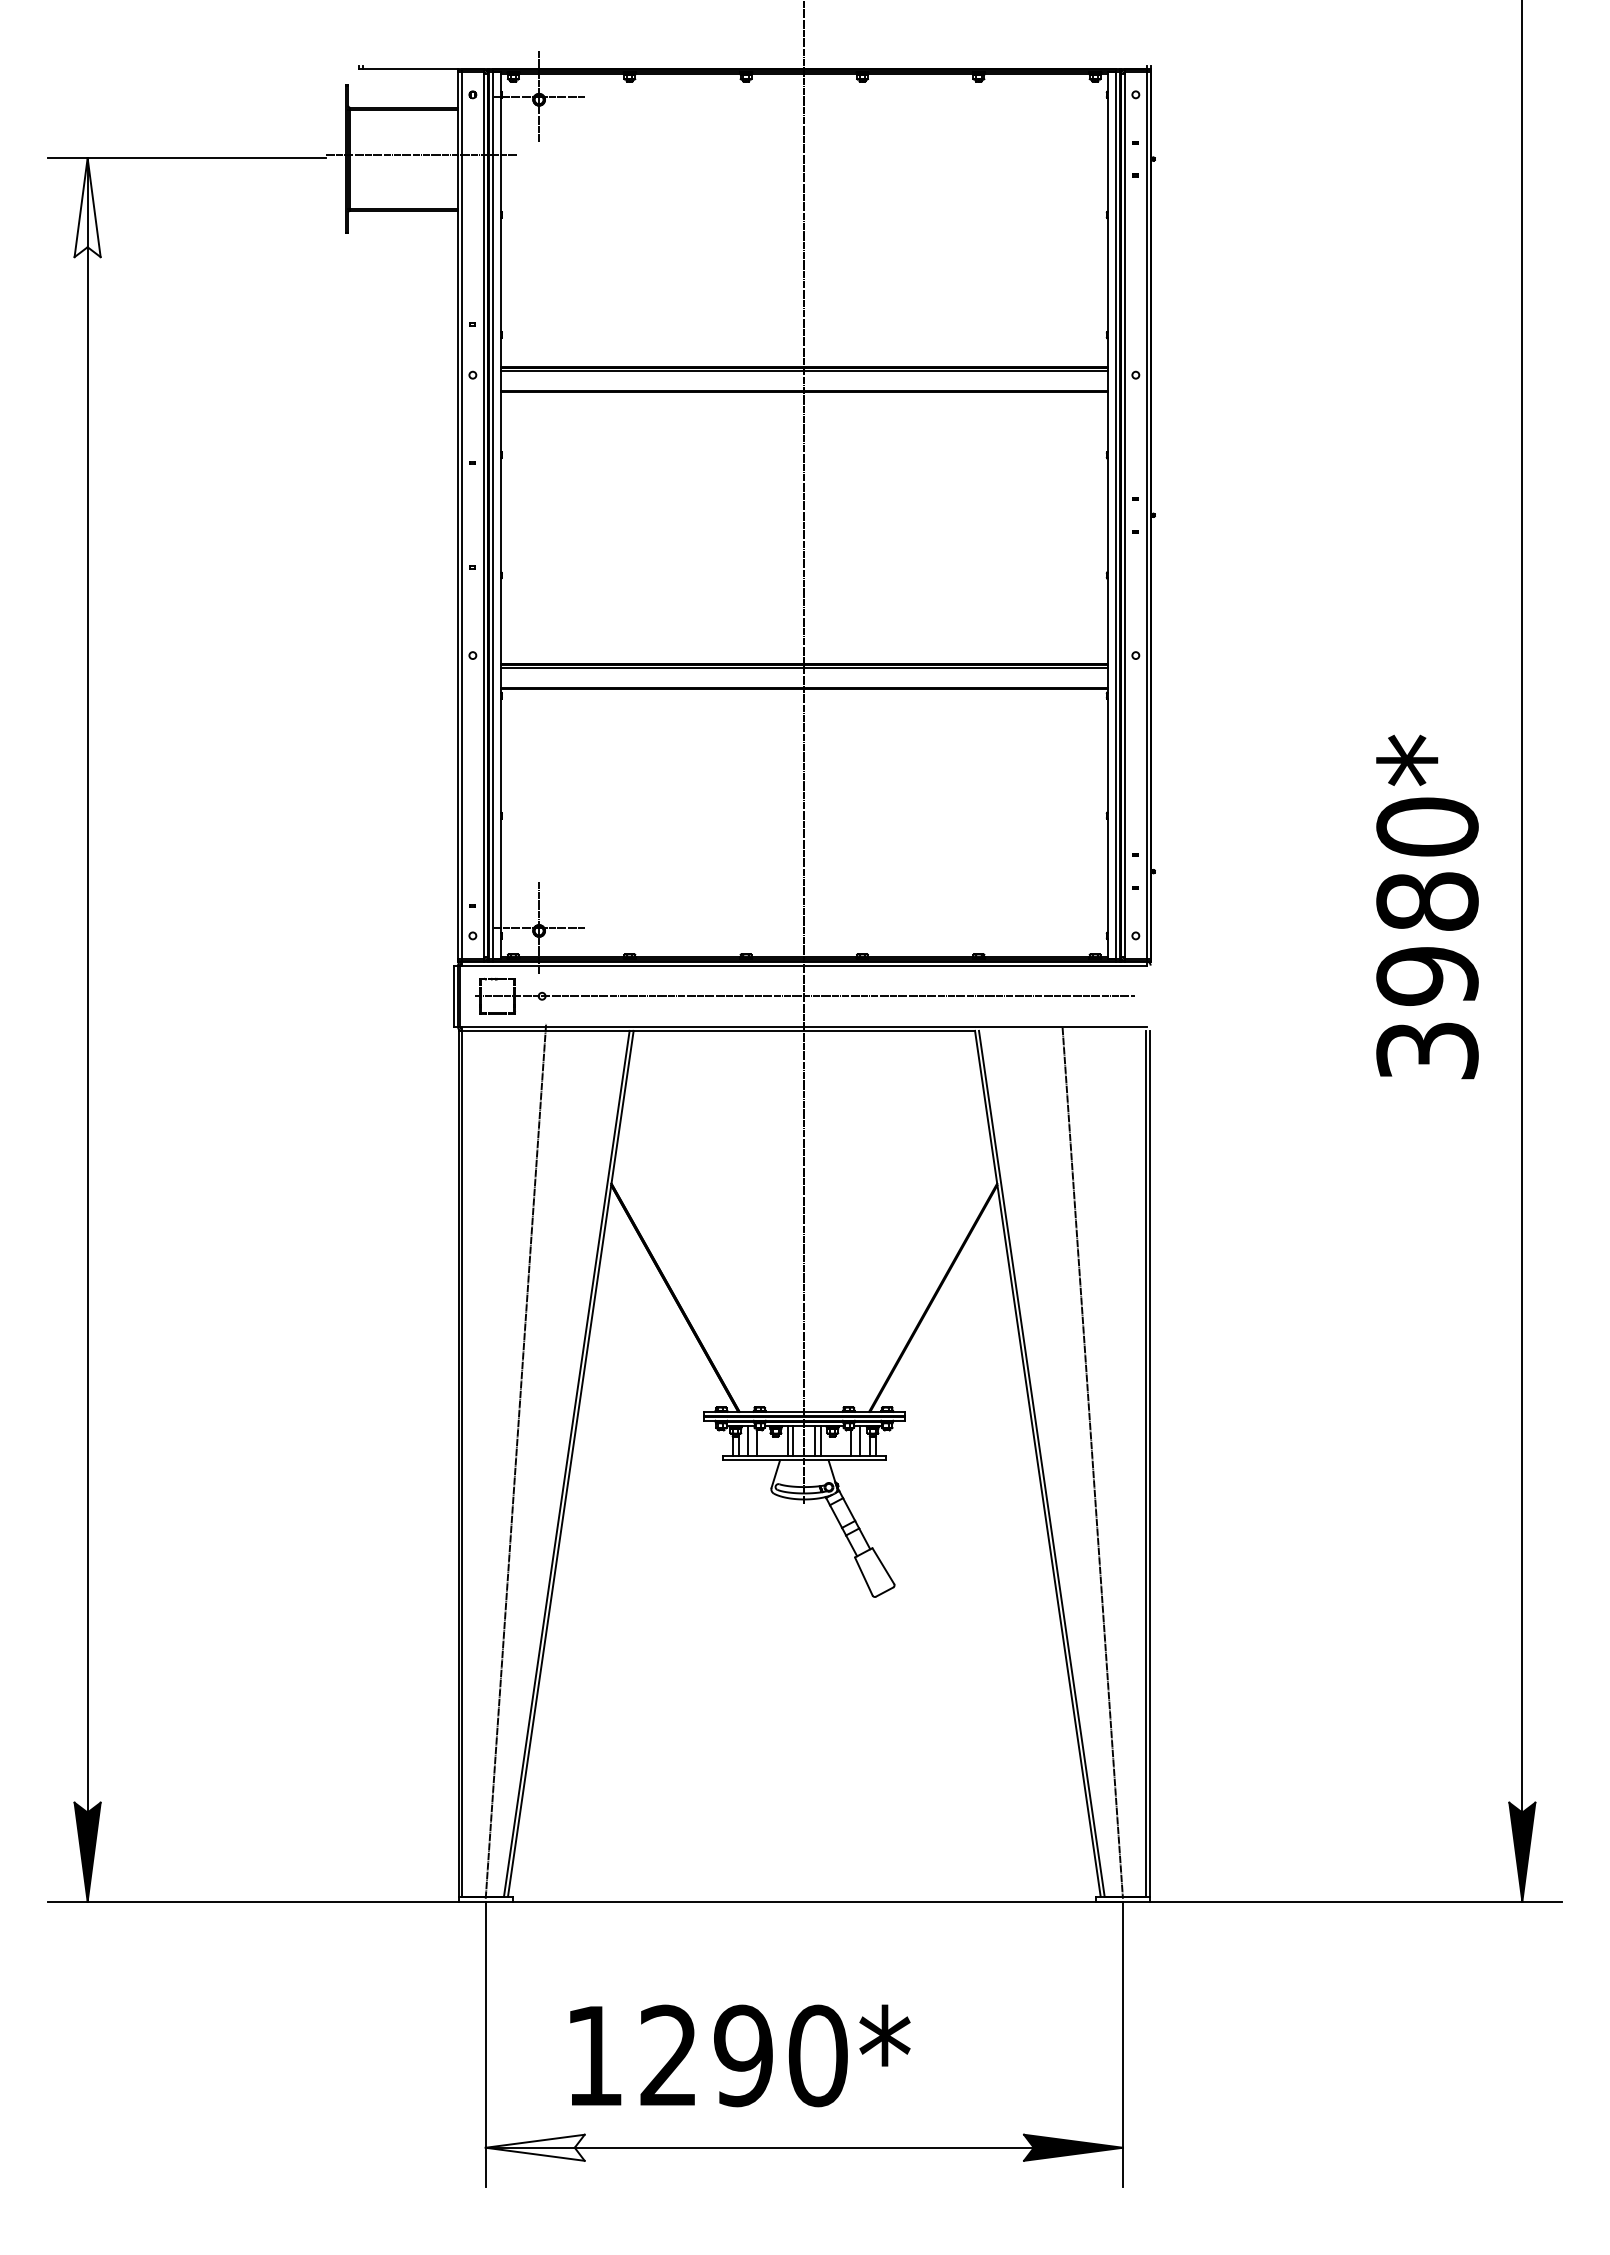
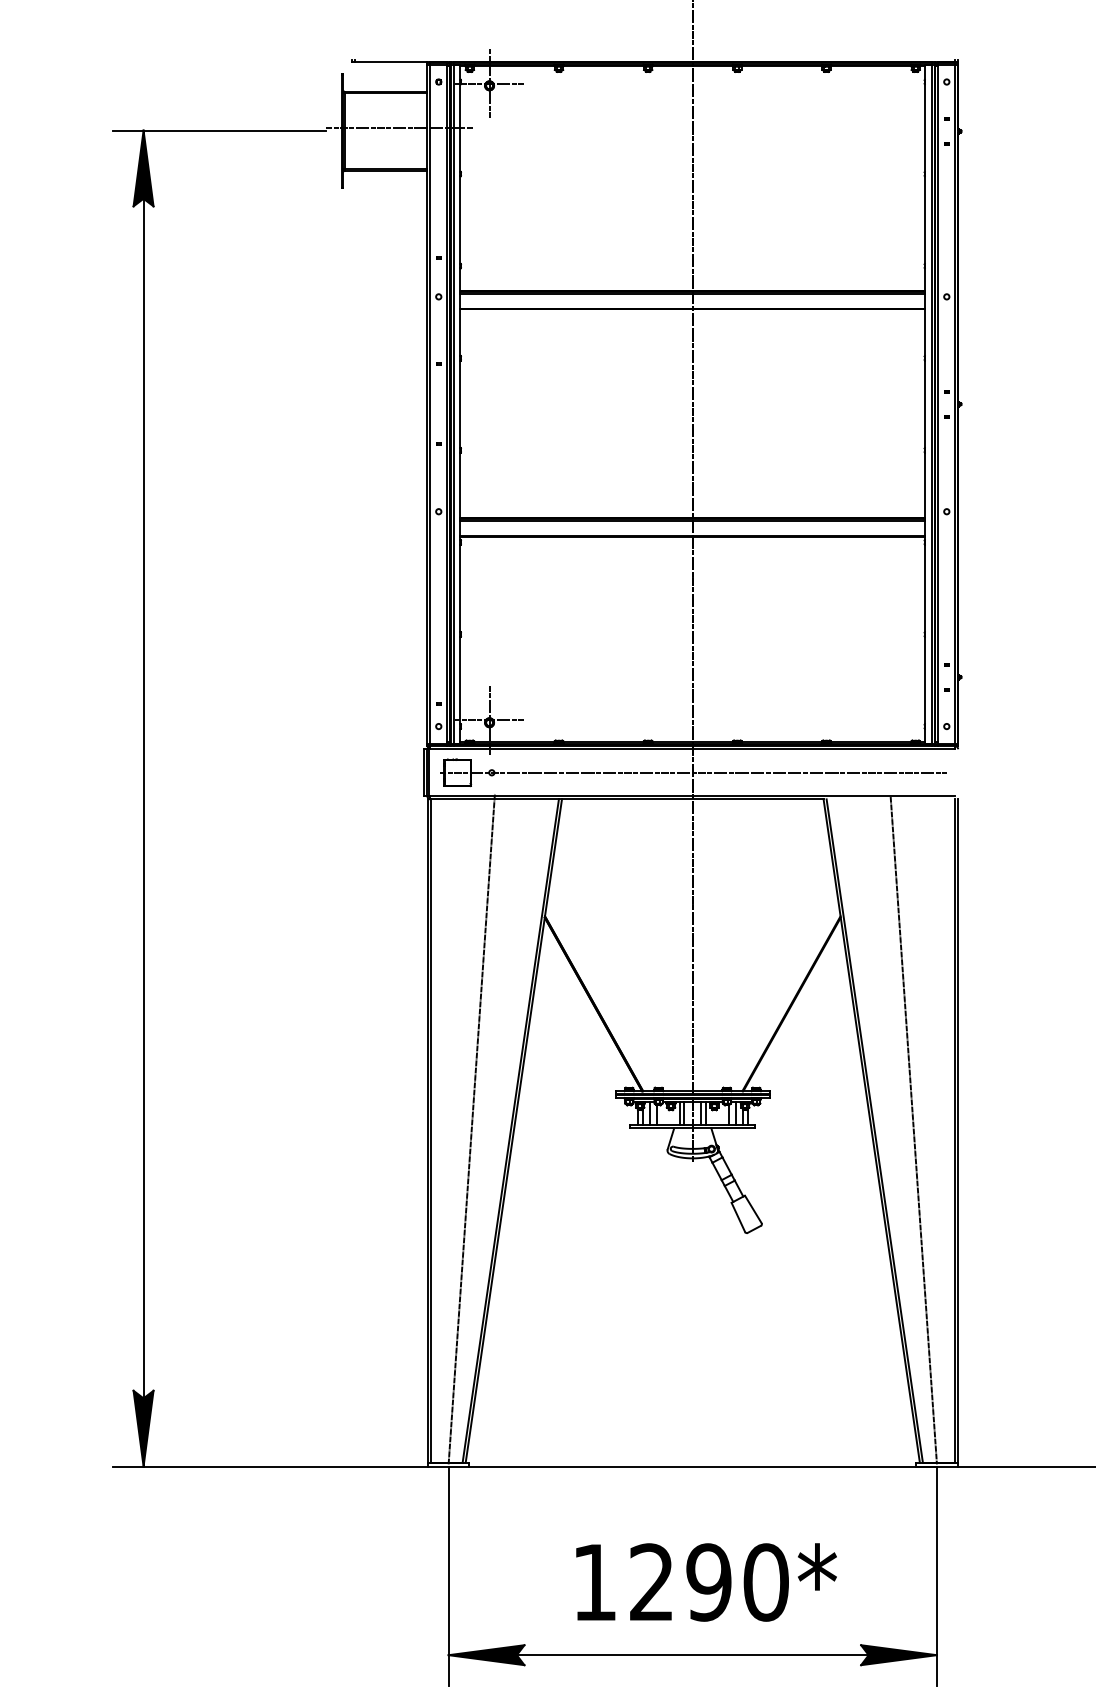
fill: (87, 207) -> (143, 168), added
text: (740, 2055) -> (706, 1582), moved
fill: (534, 2147) -> (486, 1654), added

